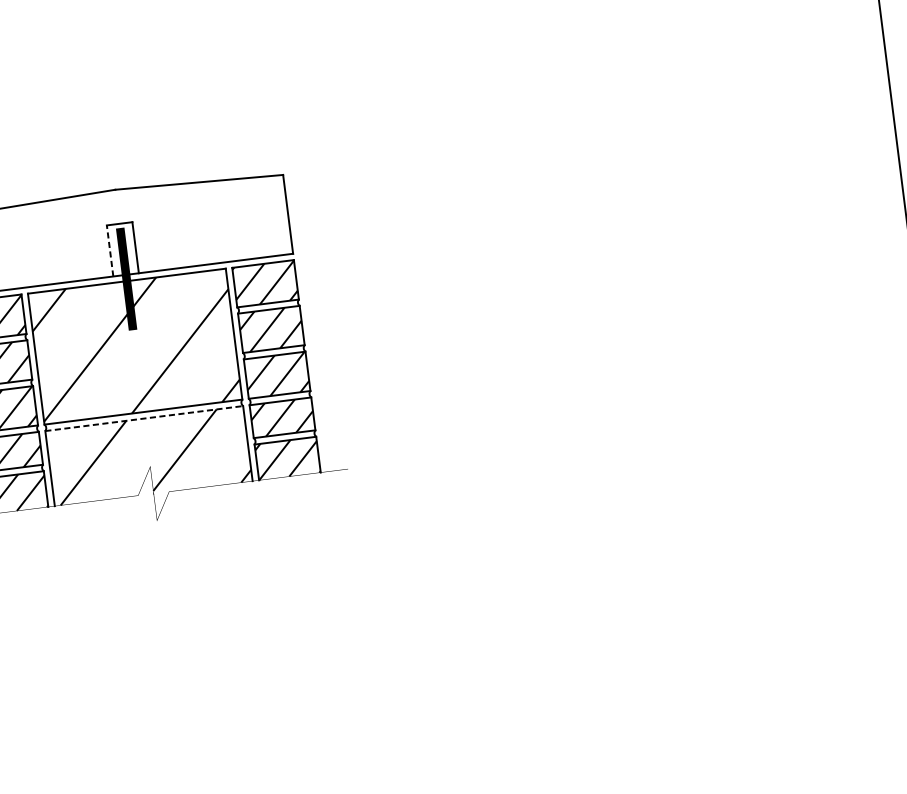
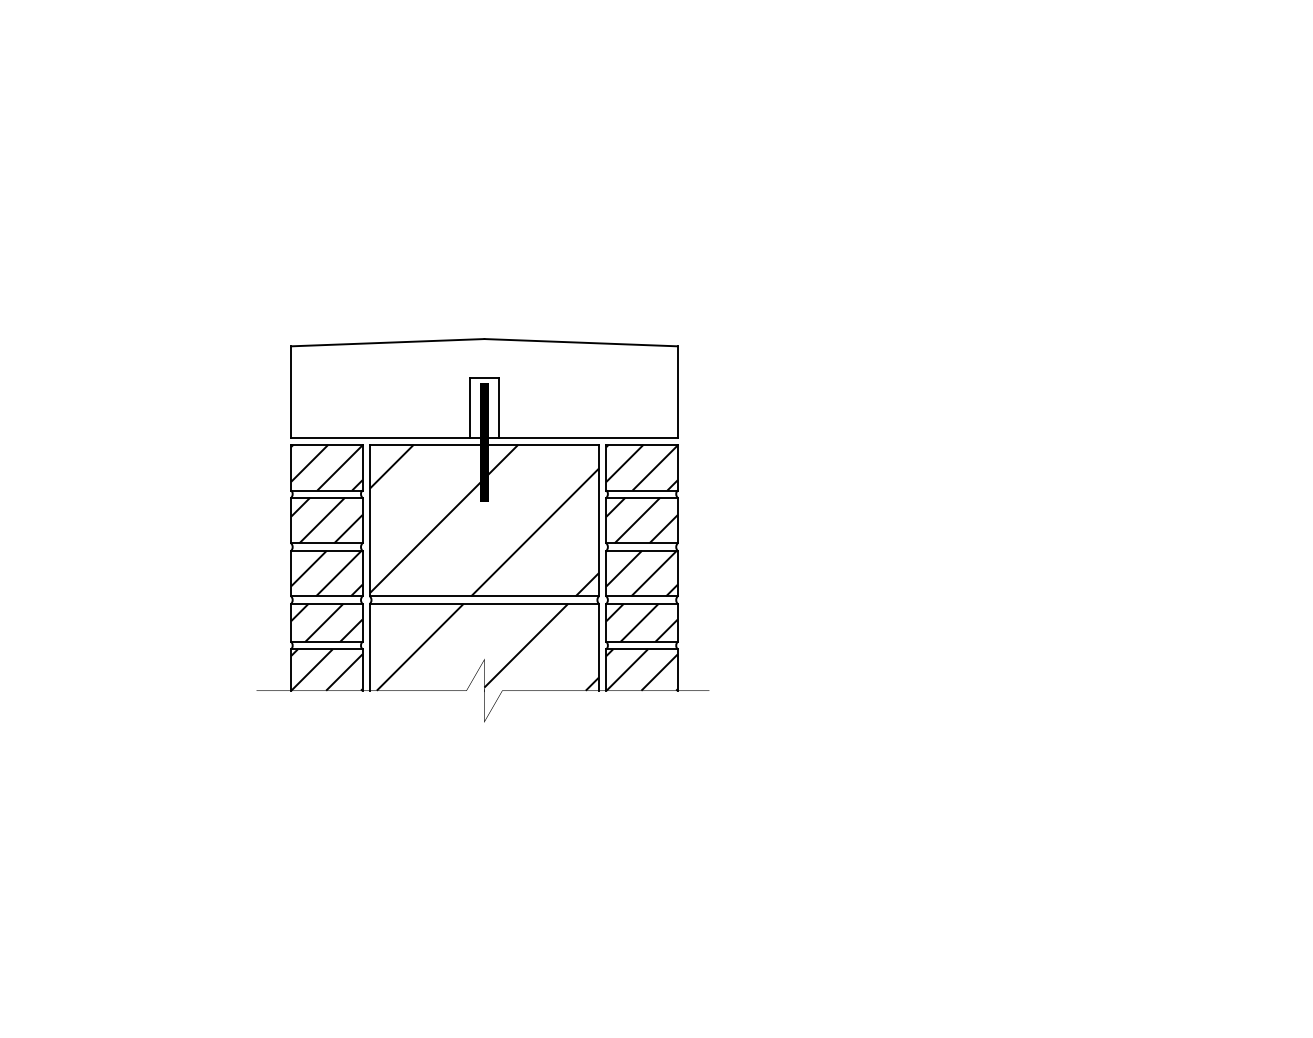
line: (110, 251) -> (469, 408), dashed -> solid
line: (144, 418) -> (484, 603), dashed -> solid

